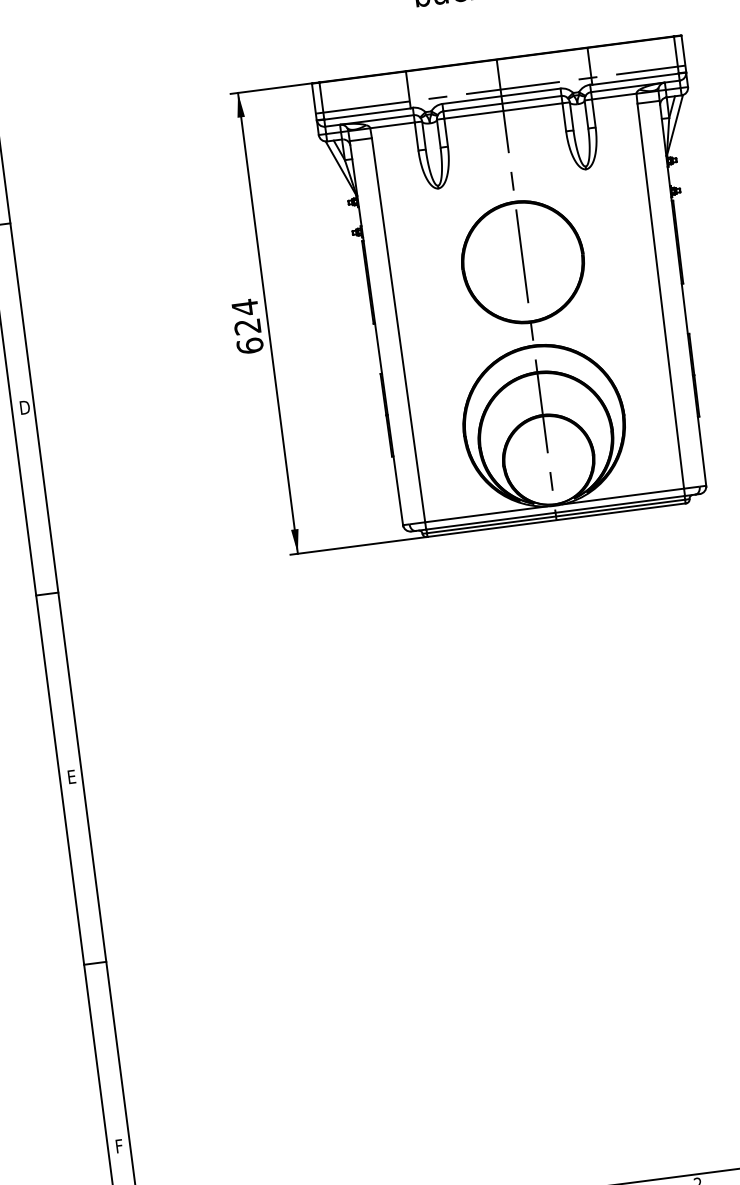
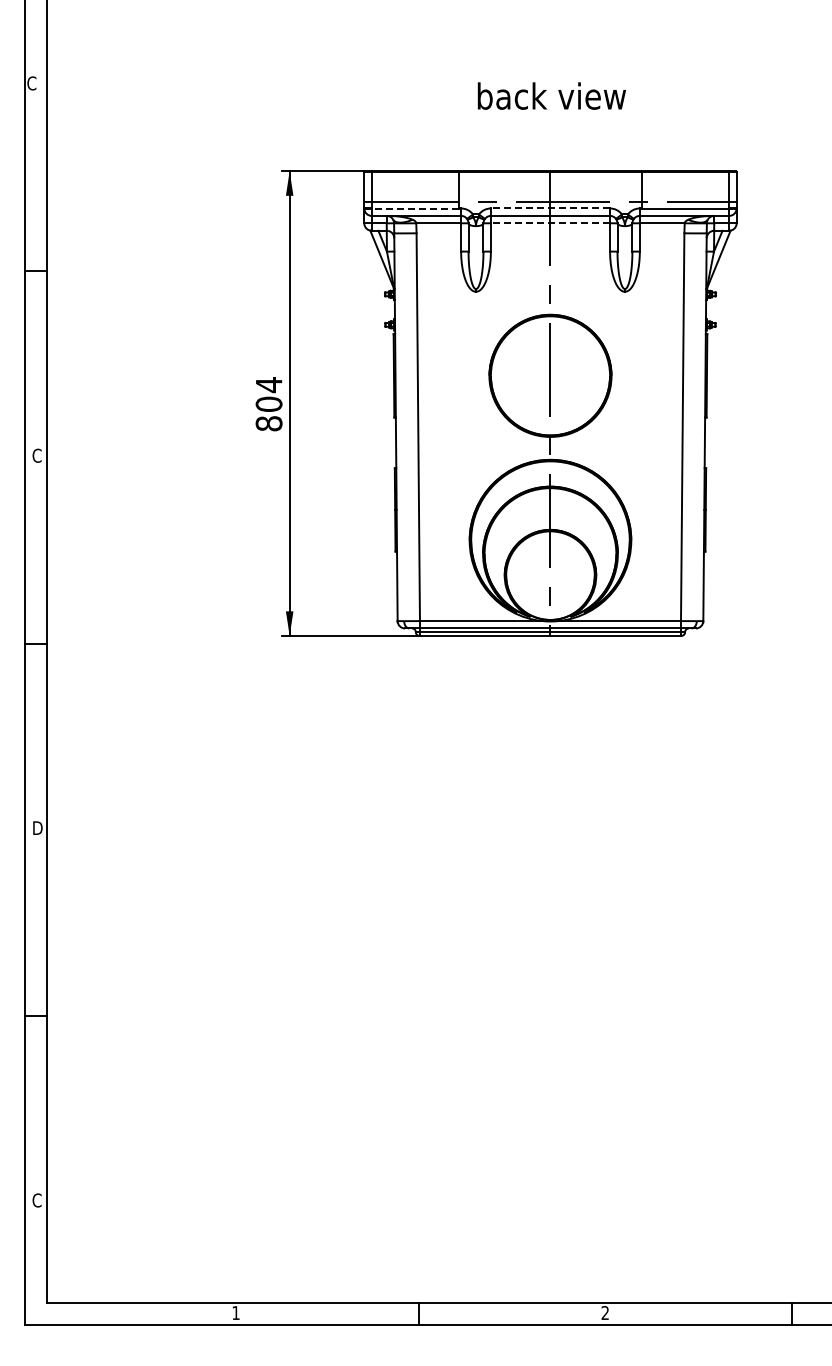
line: (501, 96) -> (550, 208), solid -> dashed
line: (503, 111) -> (550, 223), solid -> dashed
line: (367, 113) -> (415, 208), solid -> dashed
text: (248, 335) -> (268, 413), 624 -> 804
text: (24, 407) -> (37, 455), D -> C
text: (72, 776) -> (37, 827), E -> D
text: (119, 1146) -> (36, 1200), F -> C

